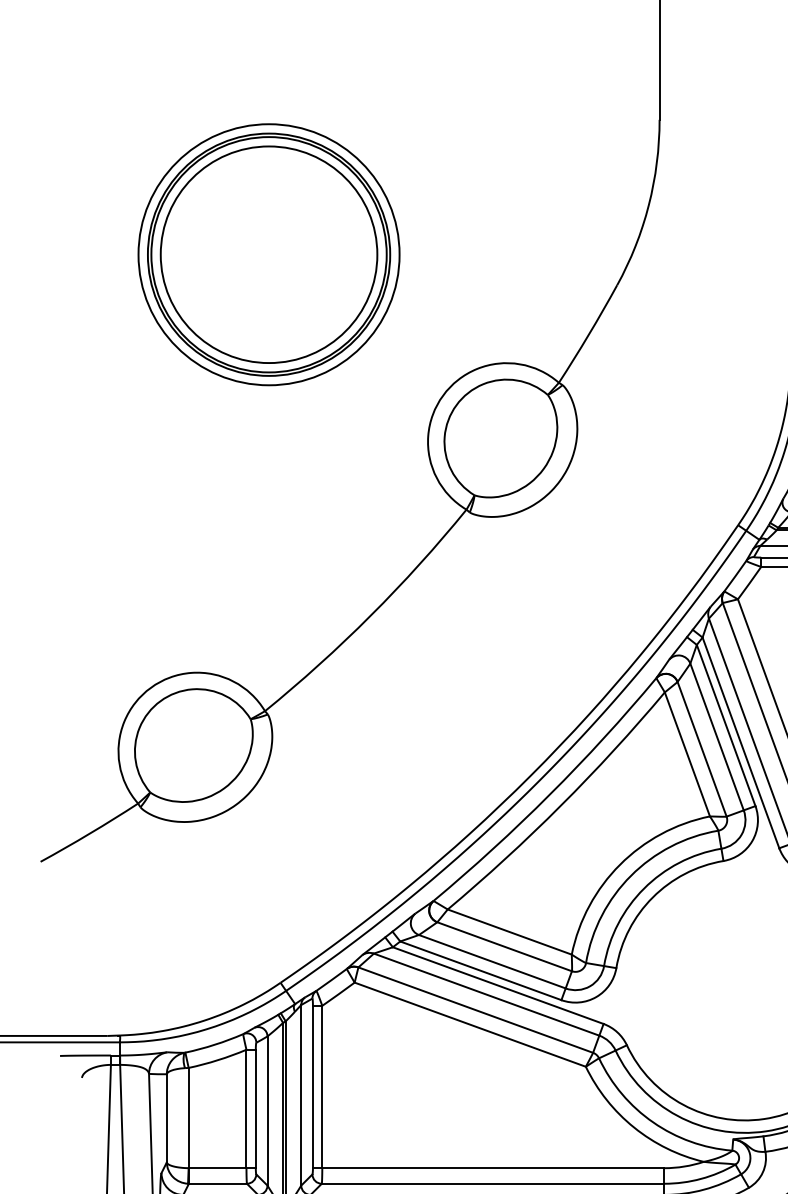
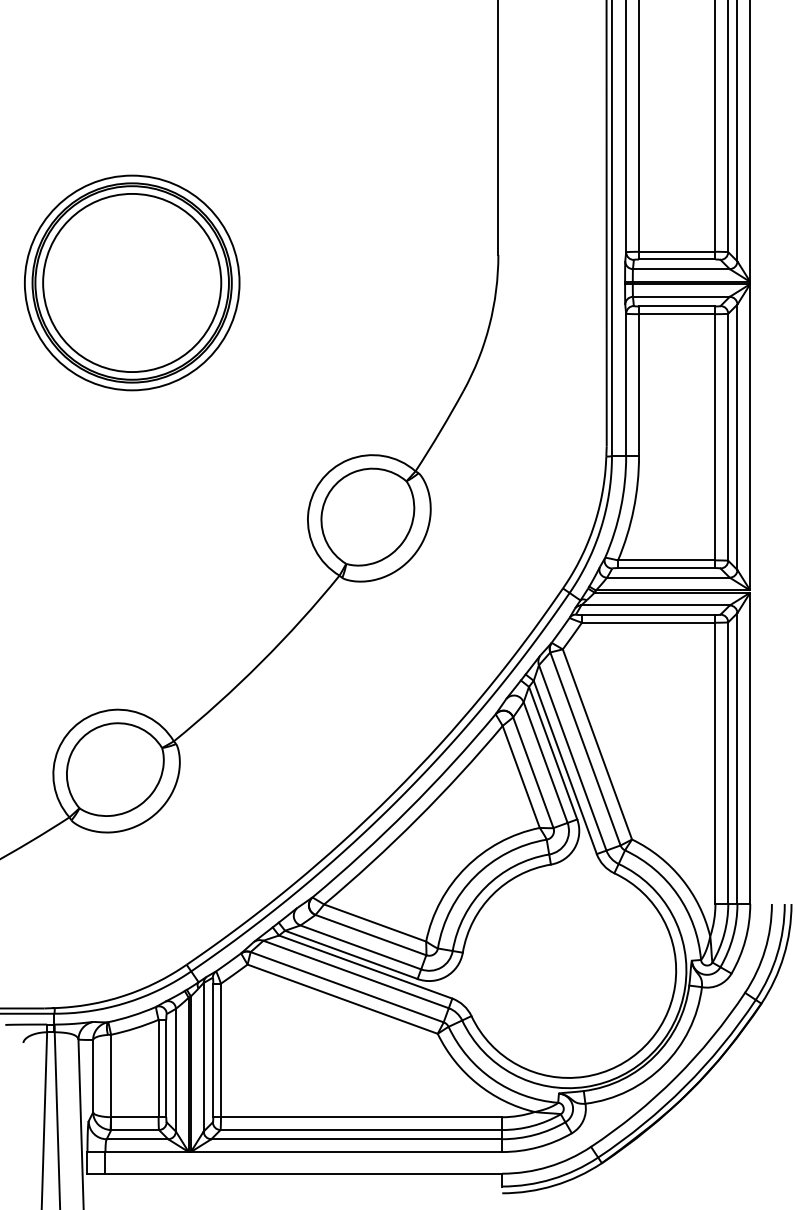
part: (269, 254) -> (132, 282), moved

